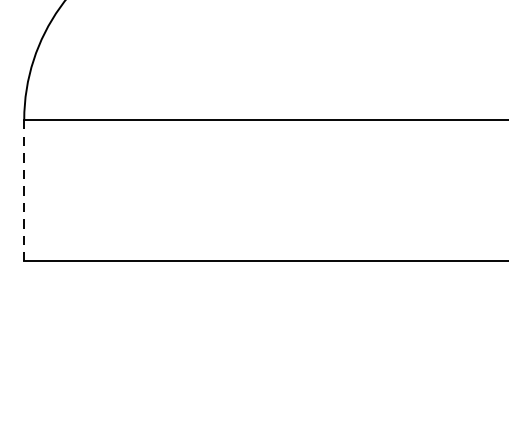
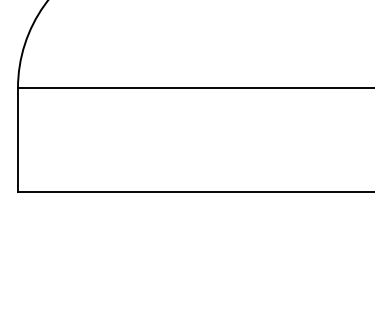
line: (23, 191) -> (17, 140), dashed -> solid

